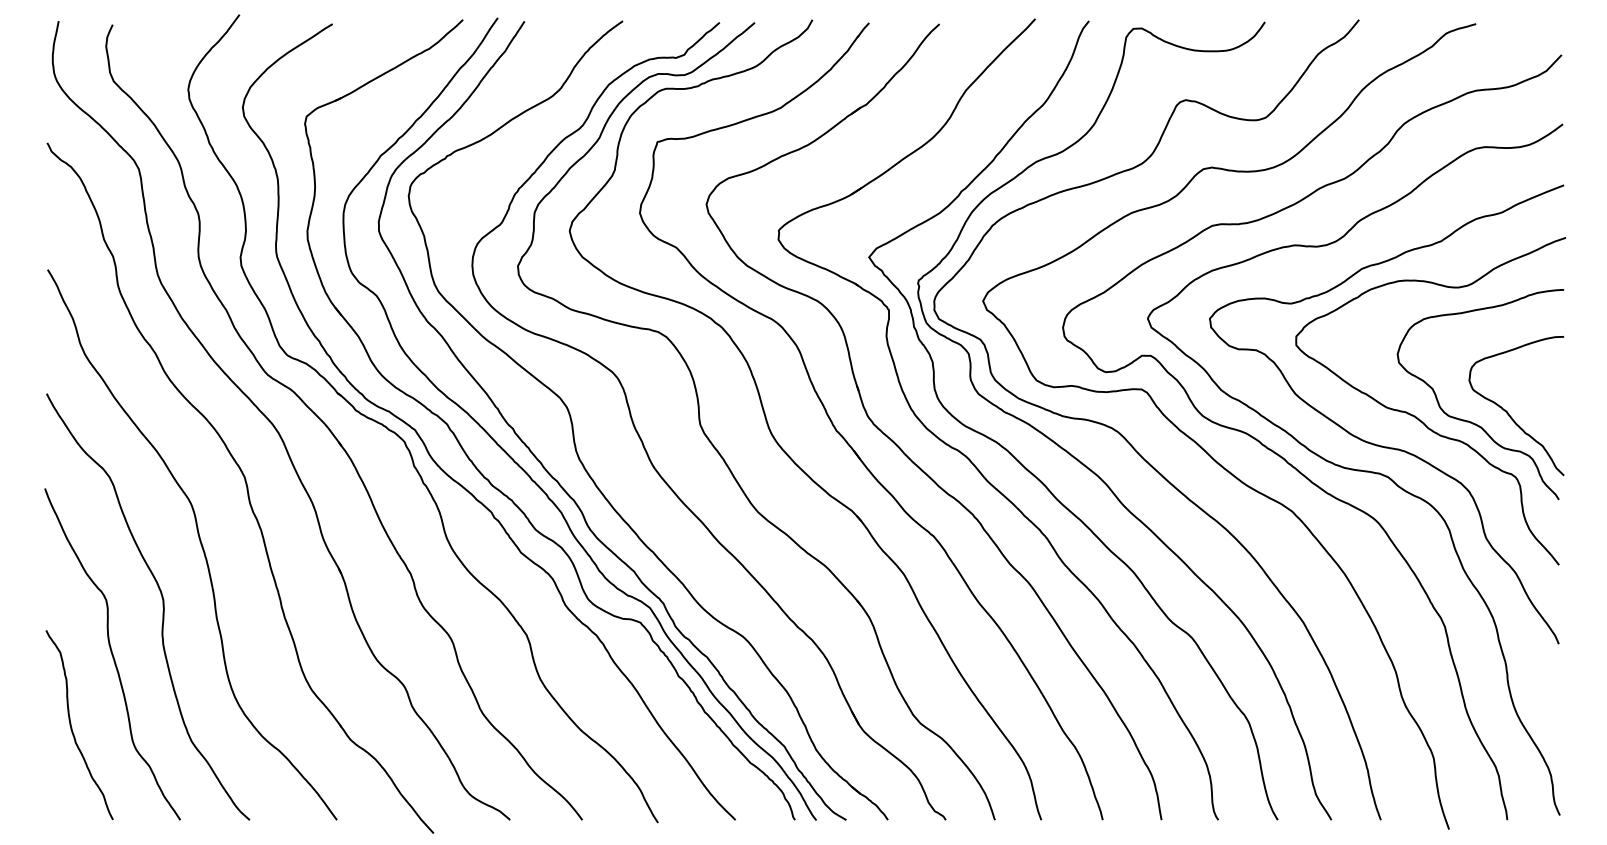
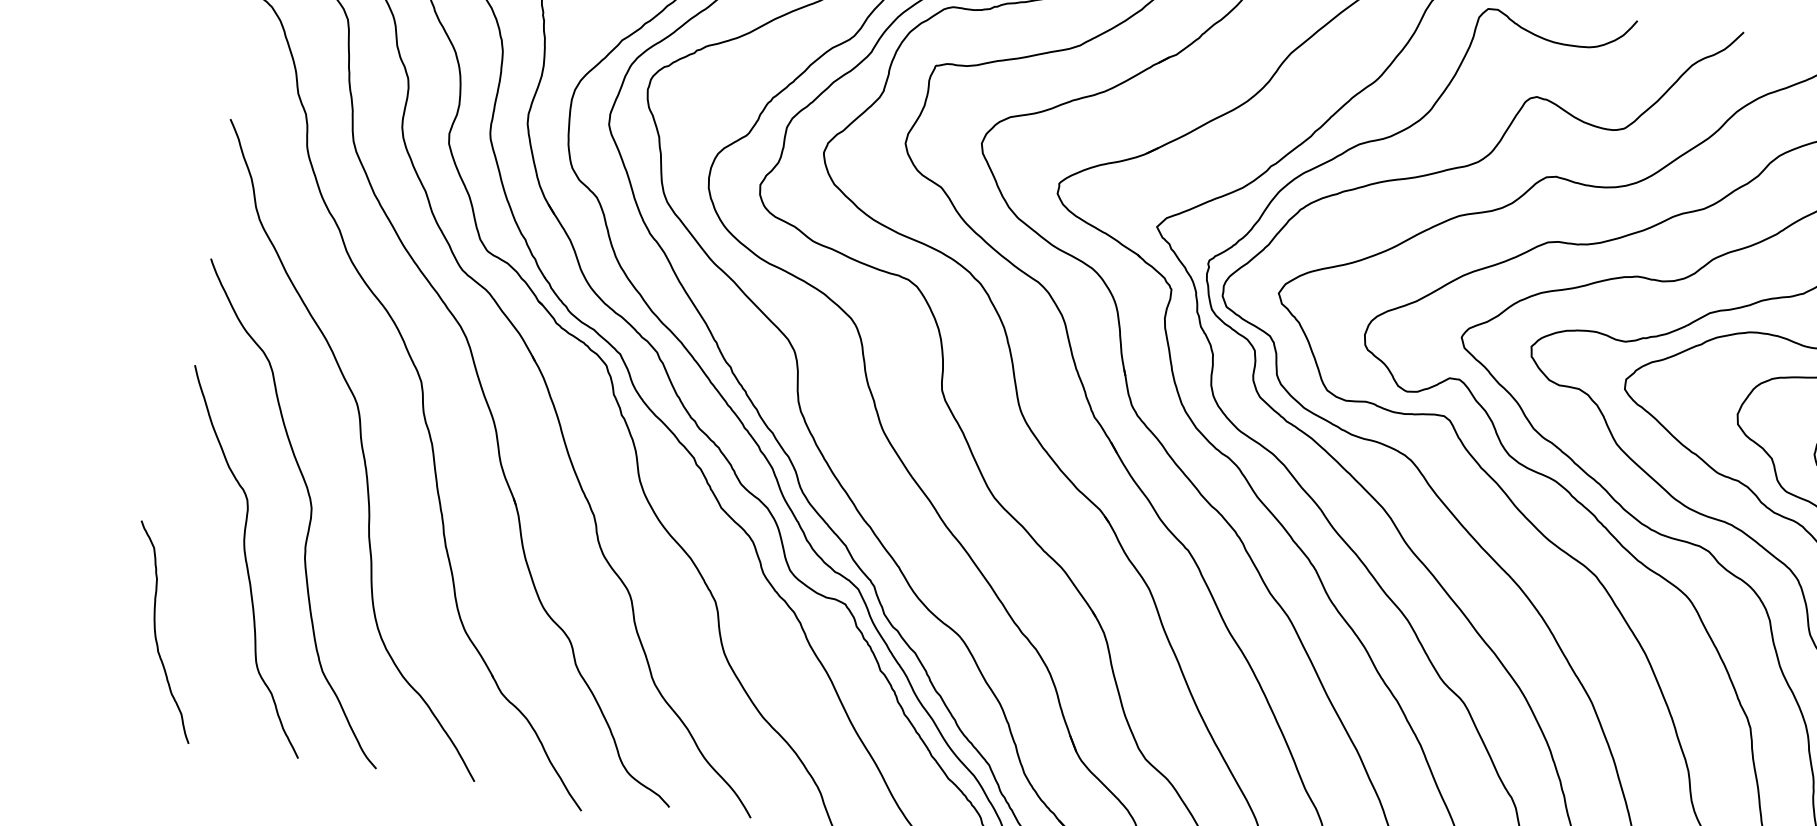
curve: (72, 727) -> (156, 633), moved

